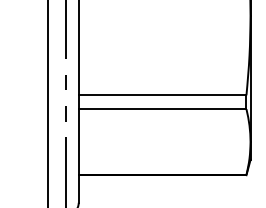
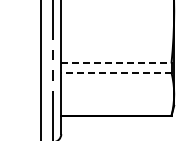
line: (162, 95) -> (116, 63), solid -> dashed
line: (161, 109) -> (115, 72), solid -> dashed

